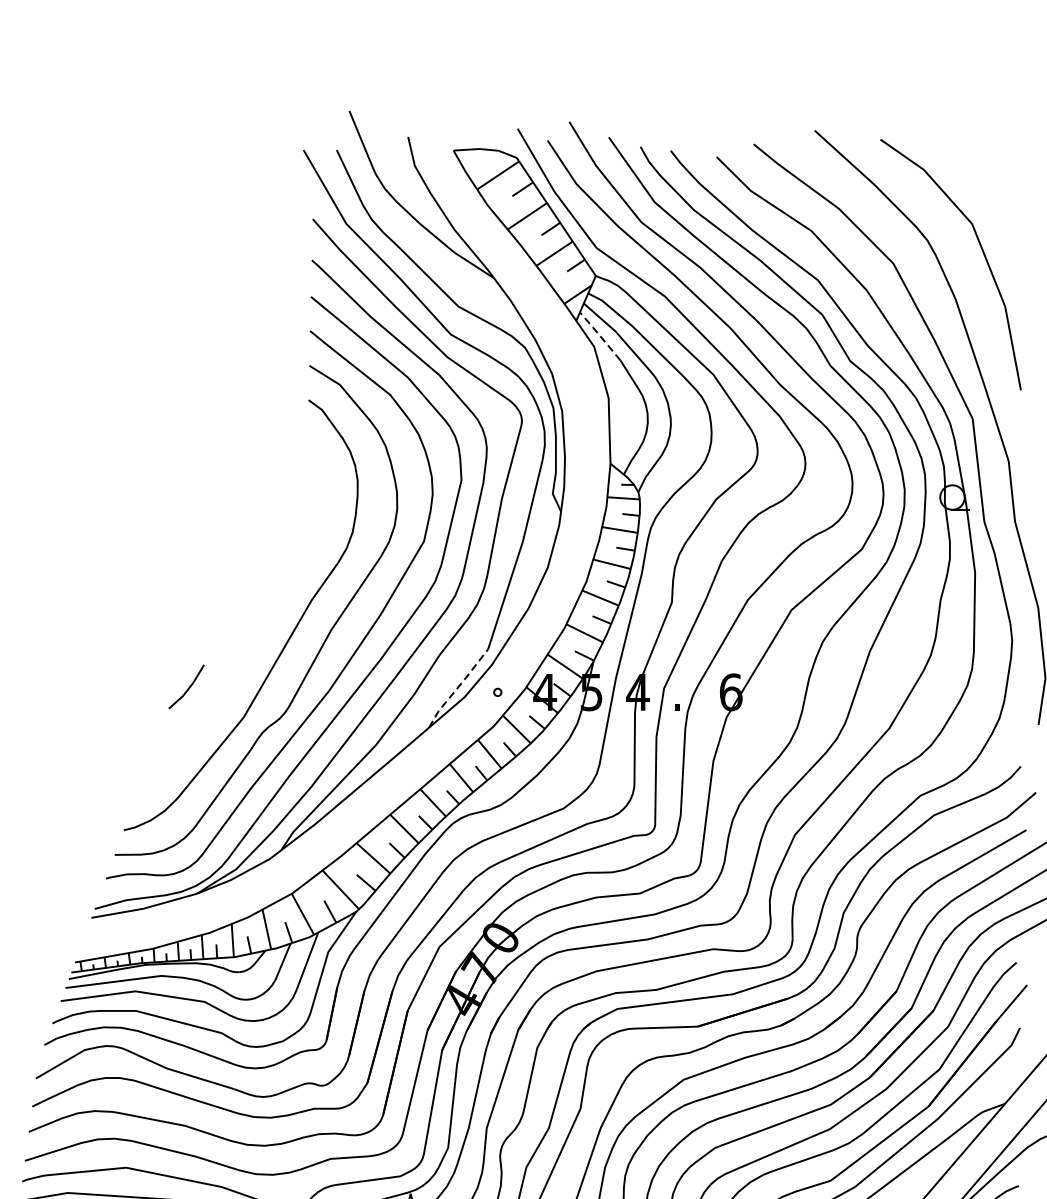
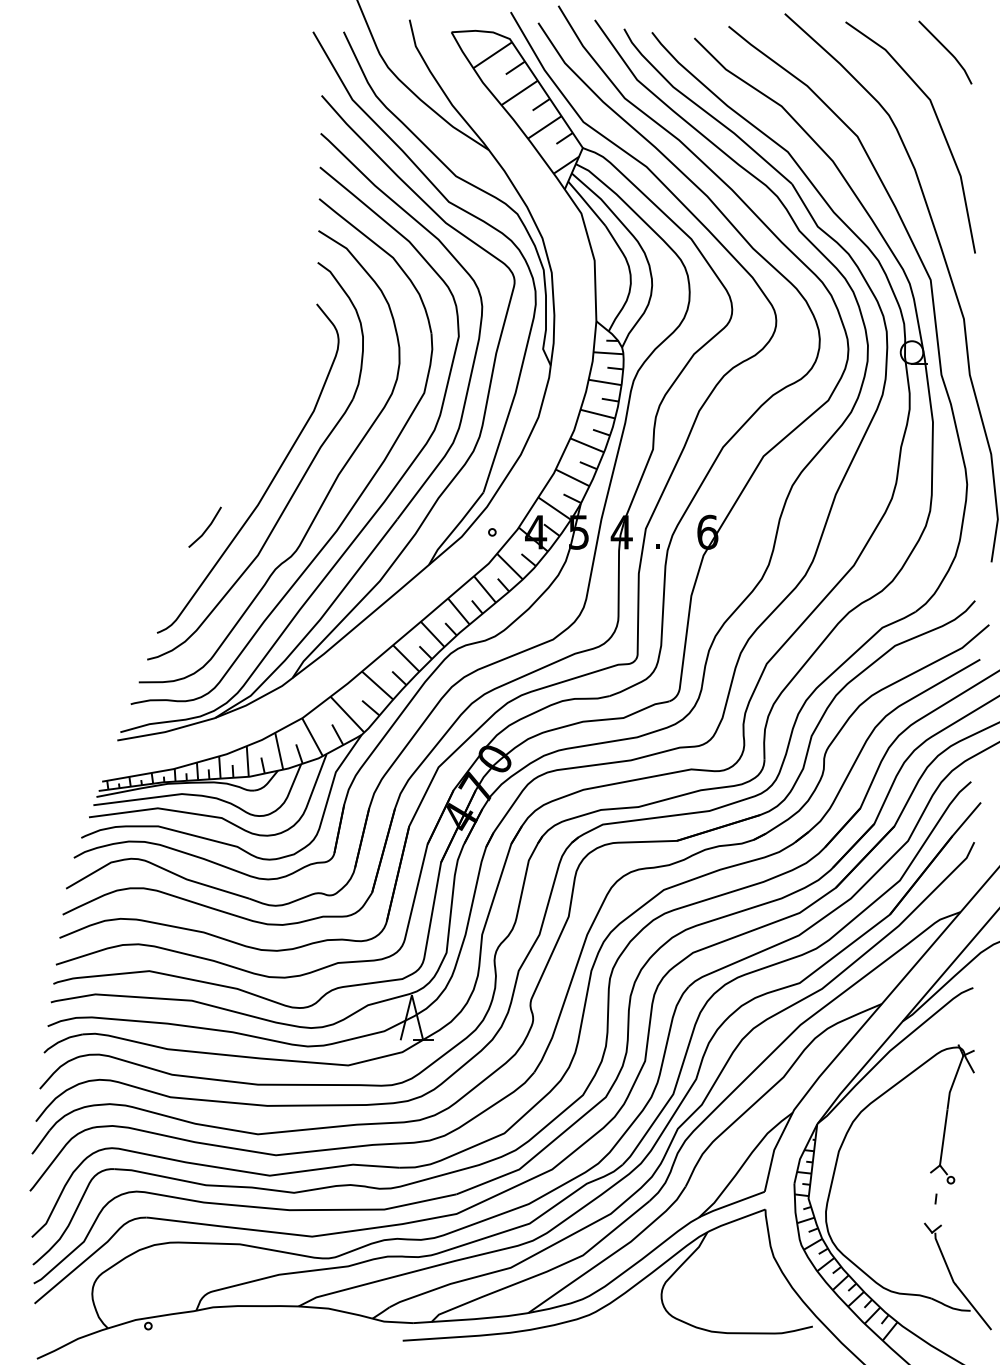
line: (989, 170) -> (946, 50), added
line: (599, 336) -> (586, 203), dashed -> solid
curve: (257, 637) -> (270, 481), added
line: (457, 687) -> (455, 527), dashed -> solid

